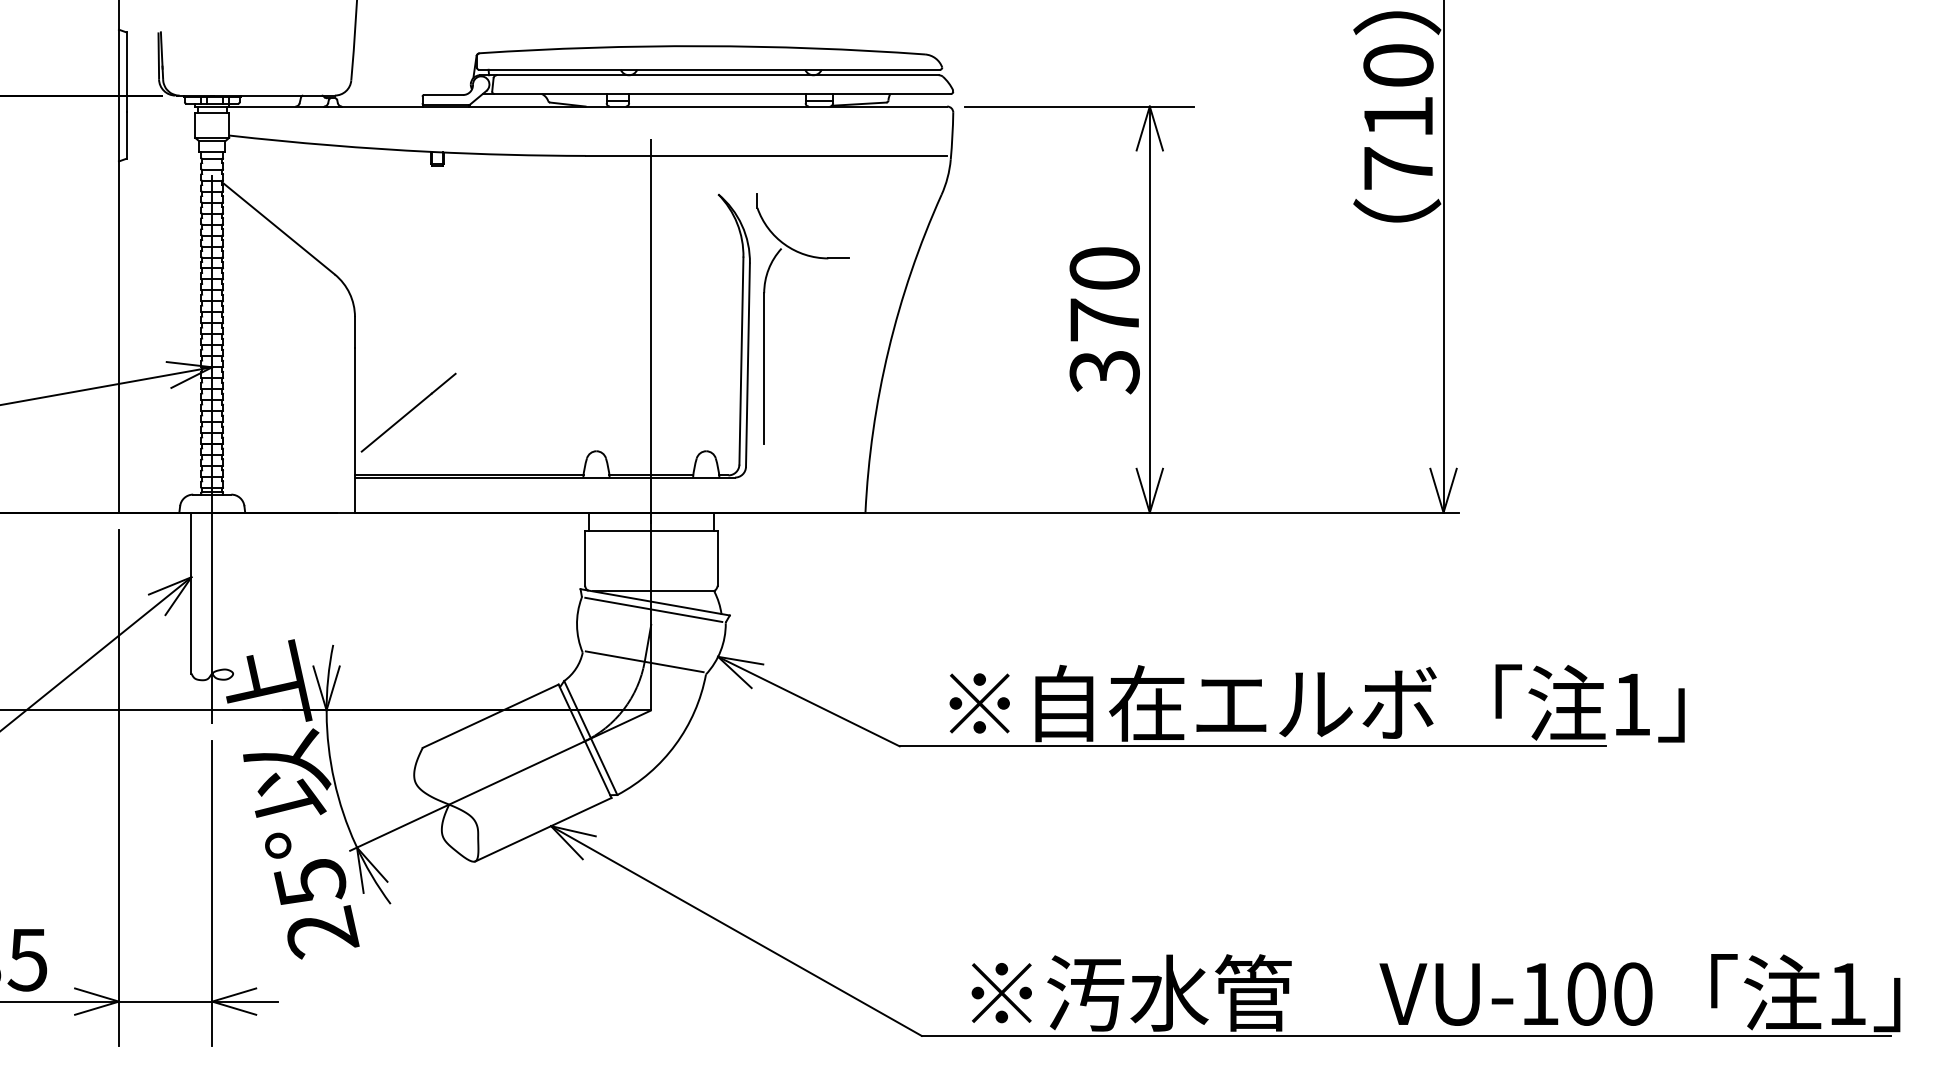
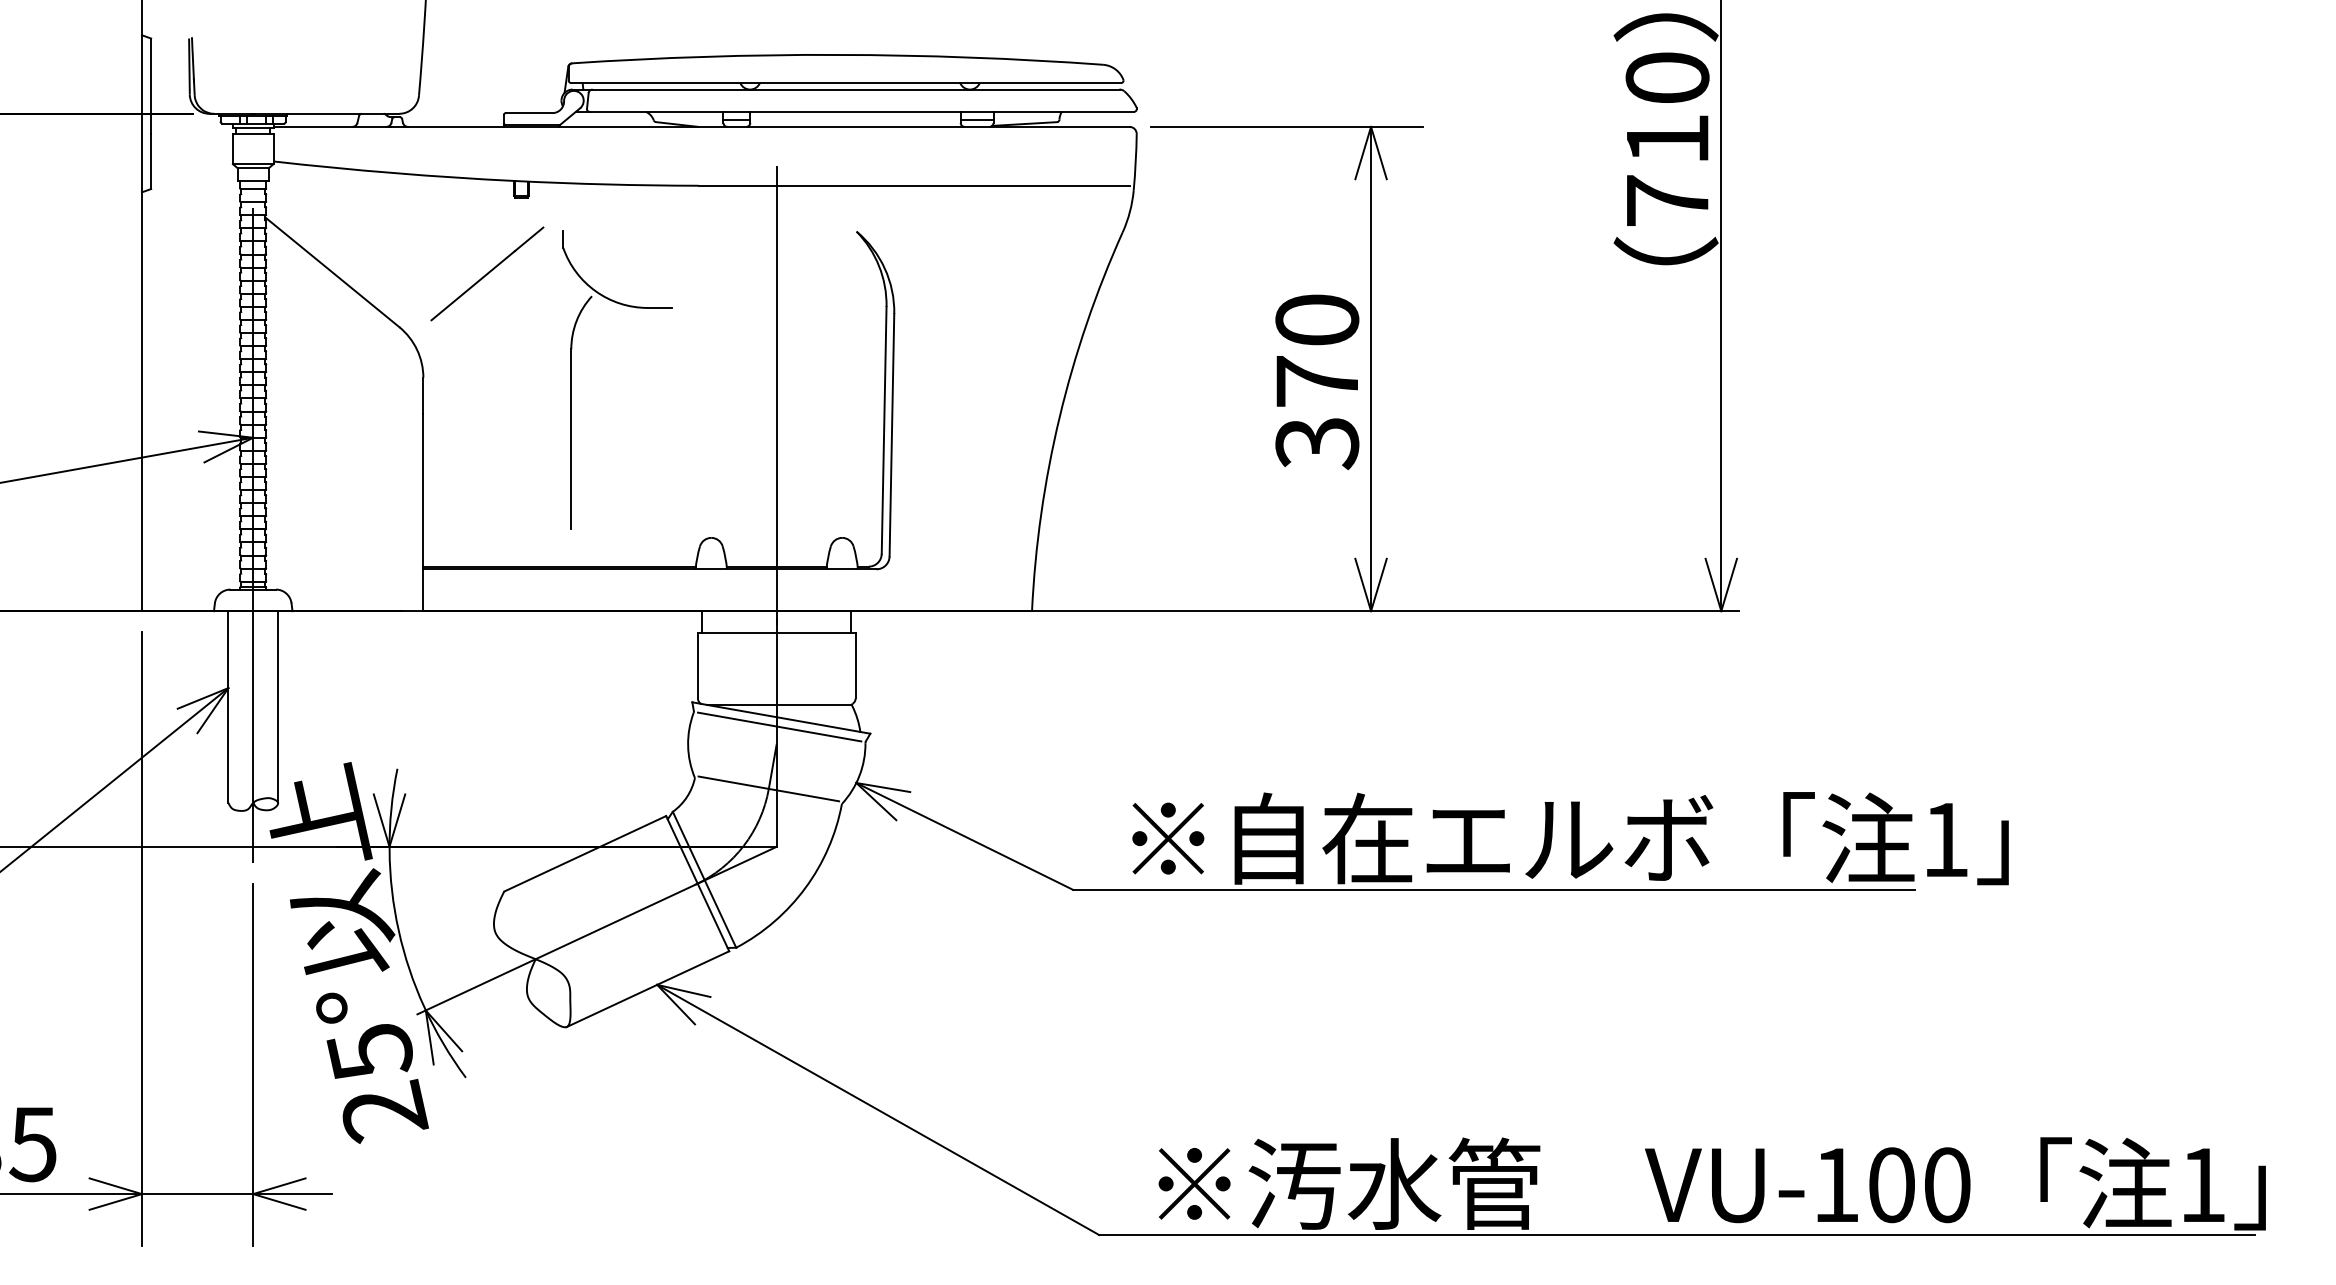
part: (764, 318) -> (571, 379), moved
line: (408, 412) -> (487, 273), moved
line: (233, 592) -> (278, 706), added

